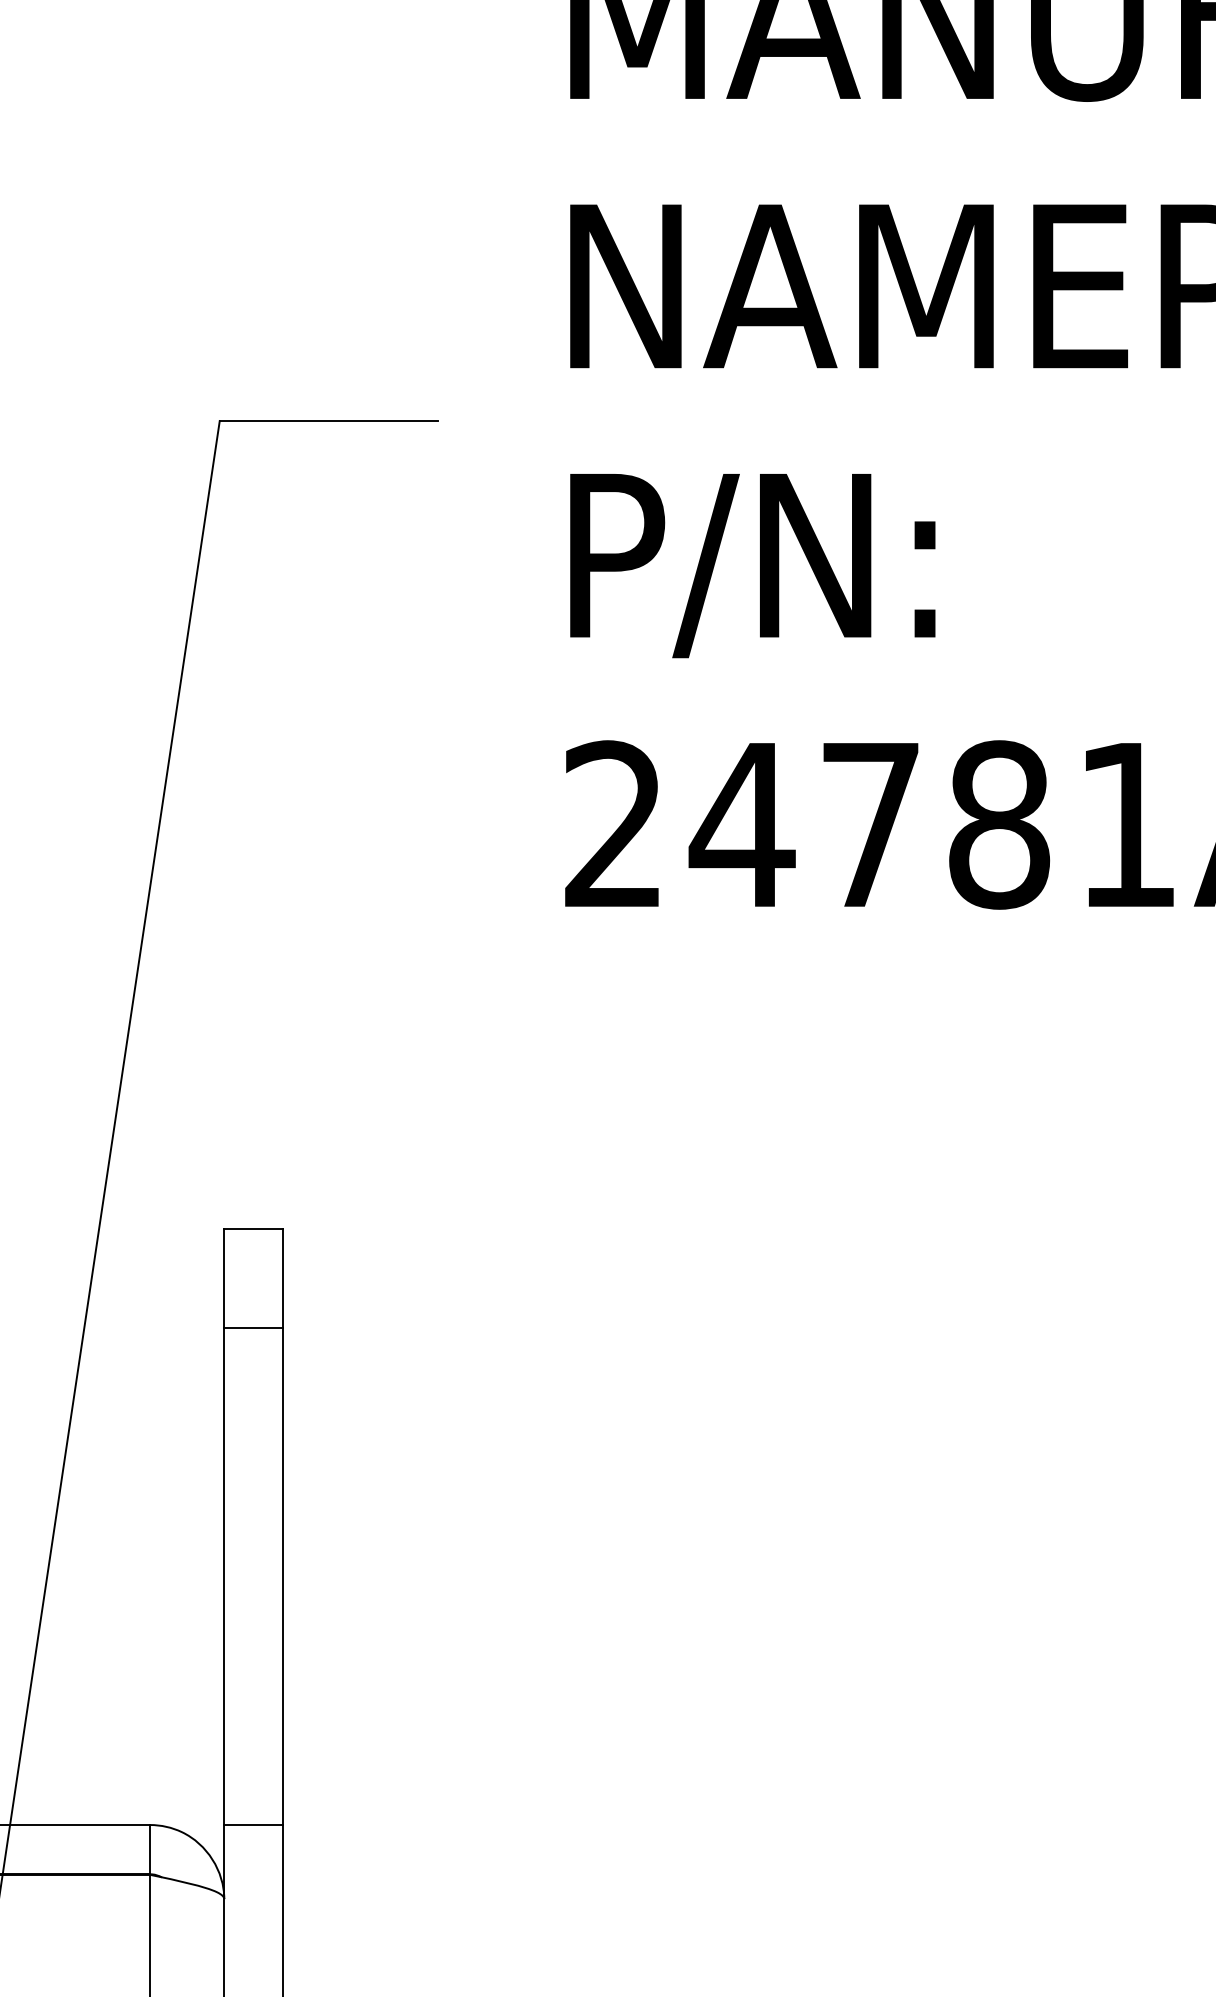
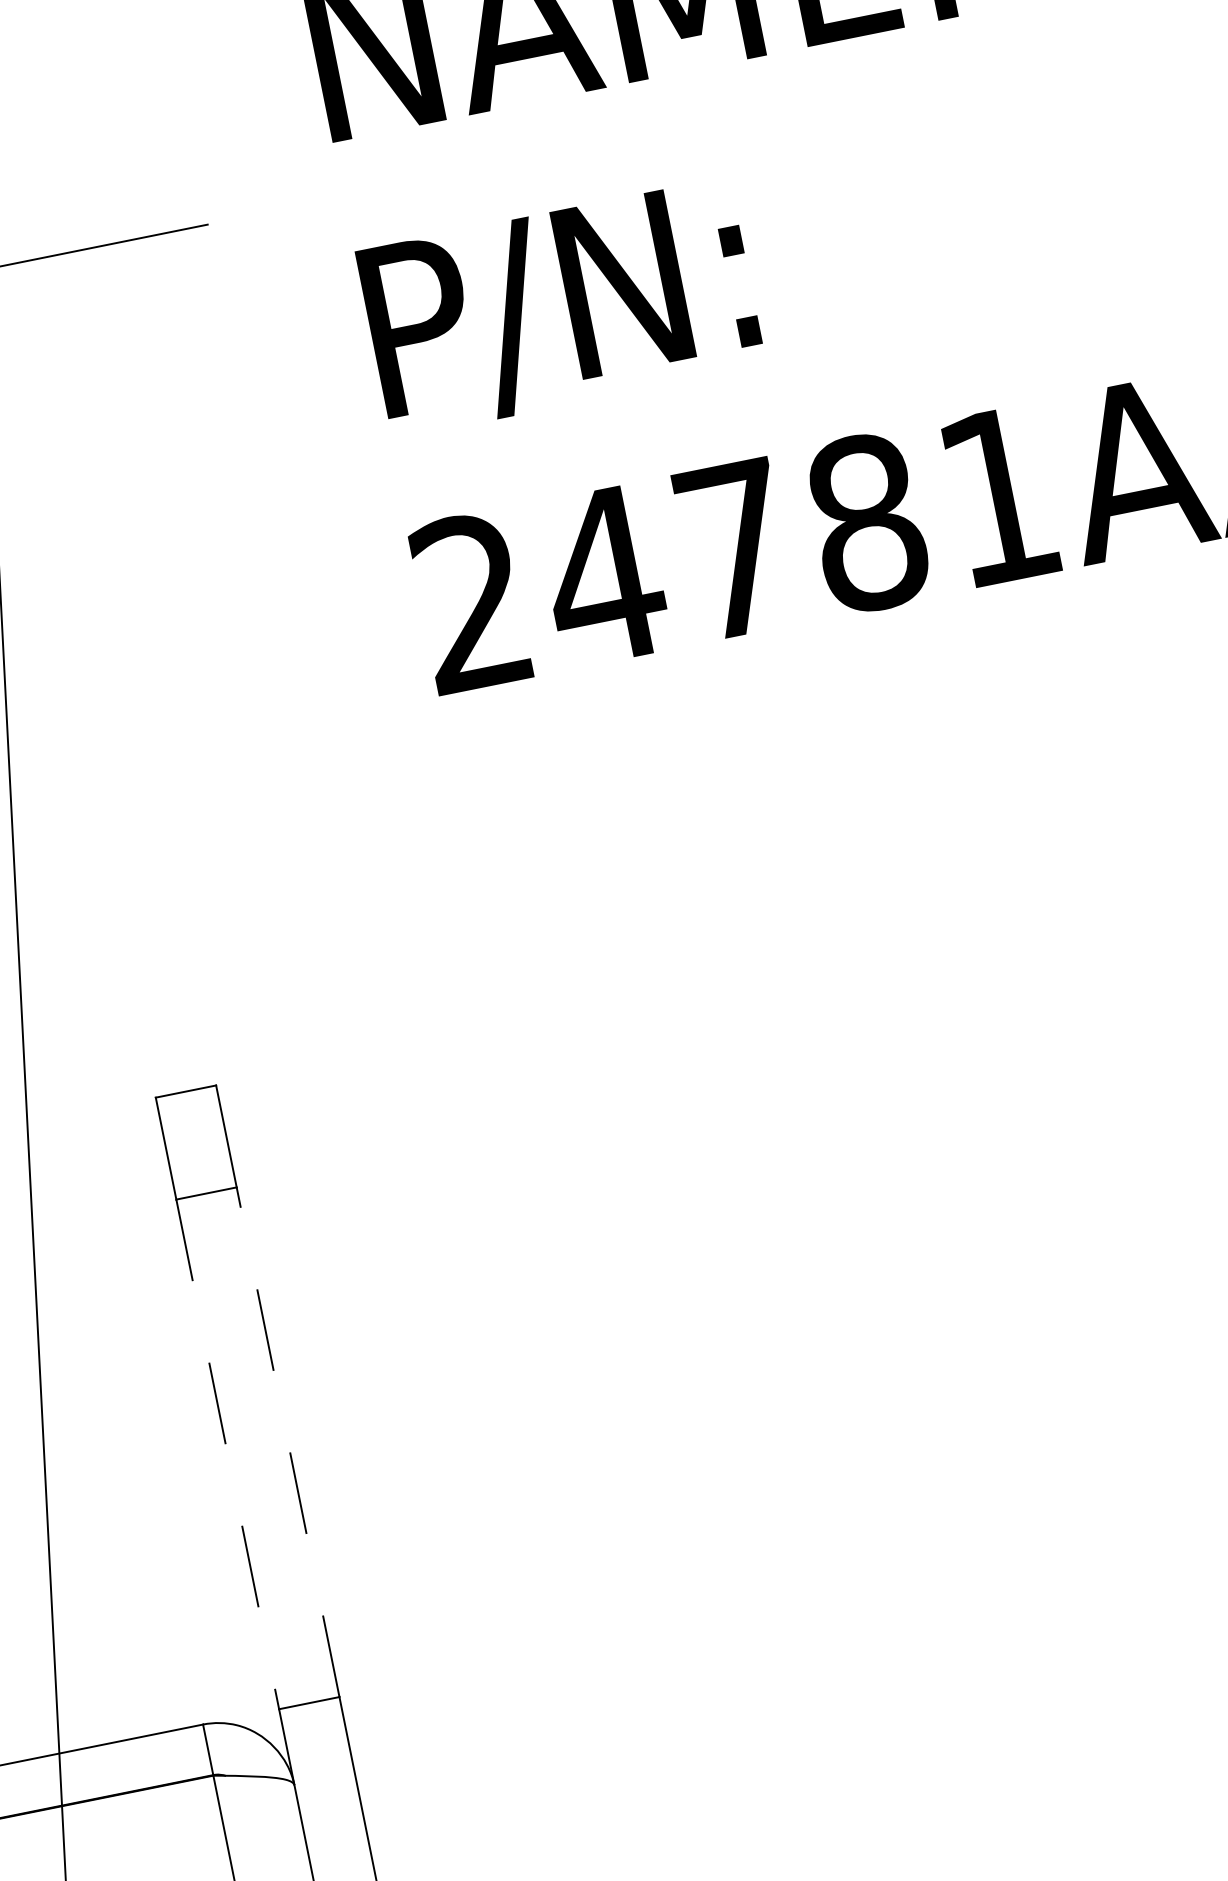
line: (283, 1576) -> (288, 1442), solid -> dashed
line: (224, 1577) -> (228, 1455), solid -> dashed

